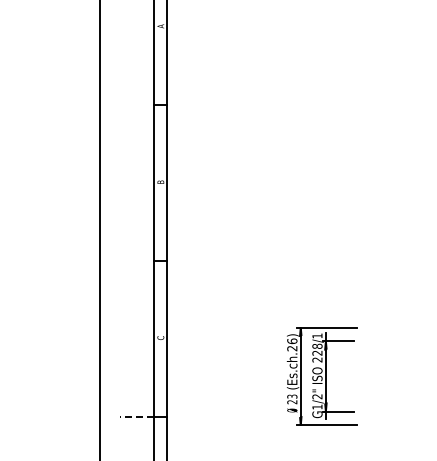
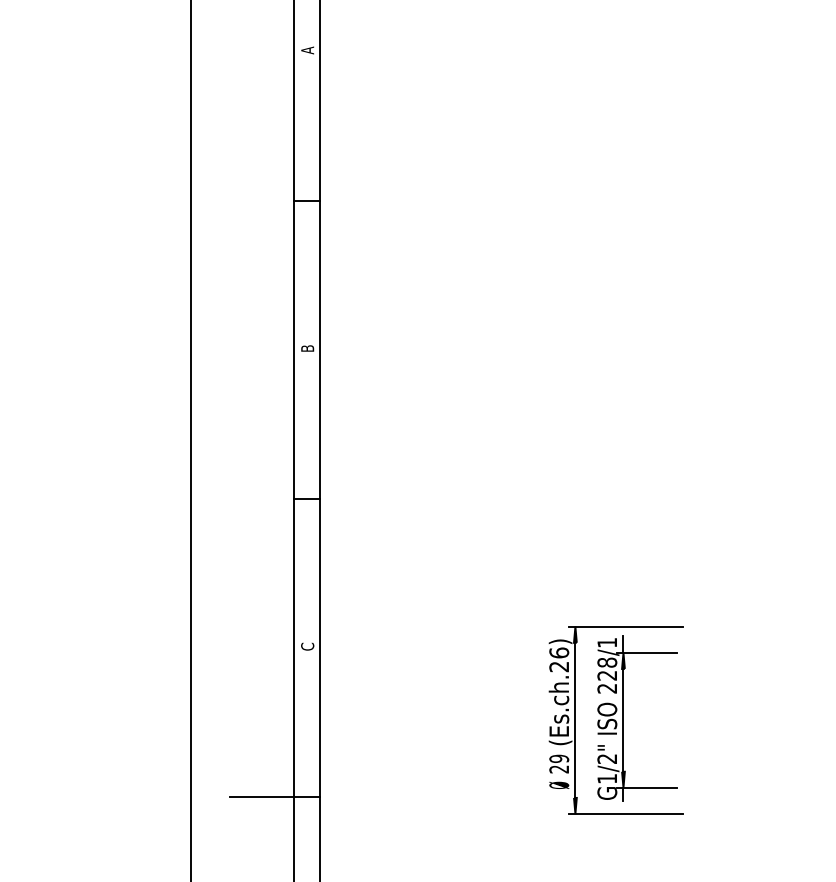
text: (291, 396) -> (557, 758), 23 -> 29
line: (136, 416) -> (261, 796), dashed -> solid

